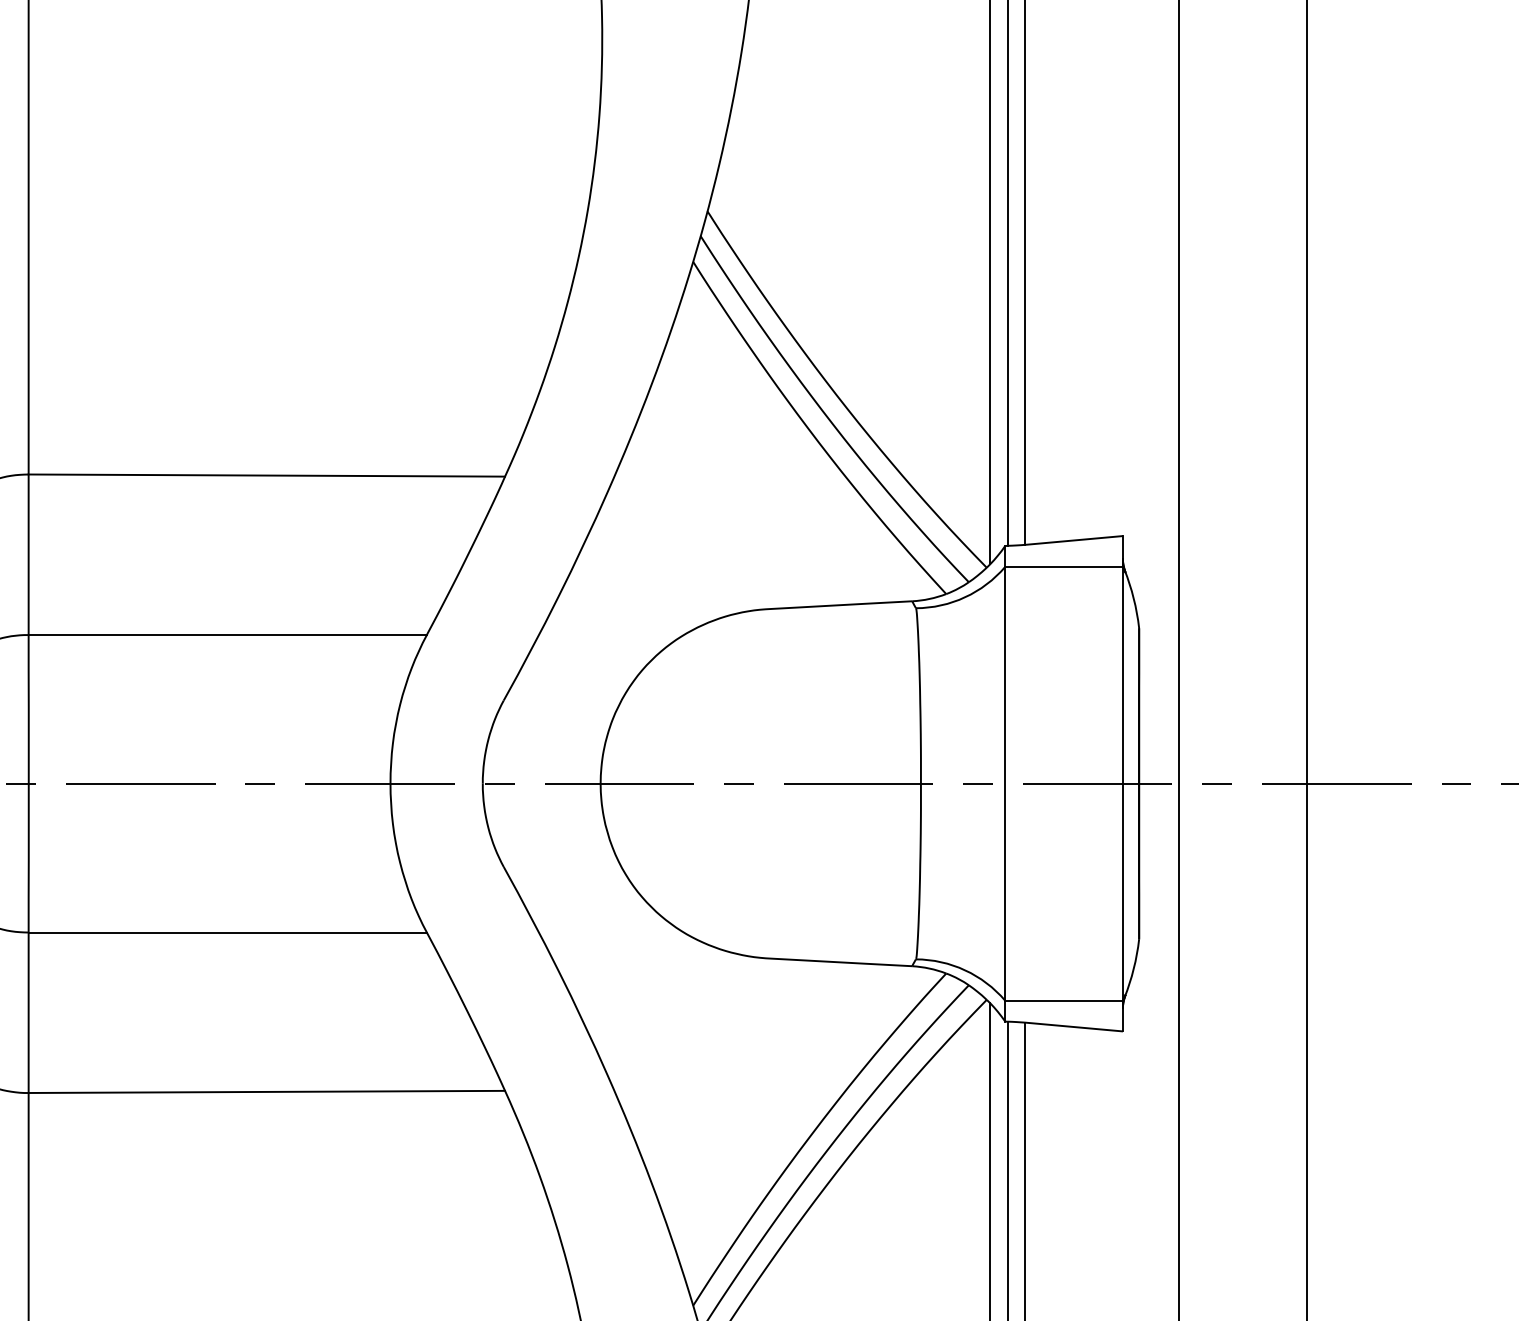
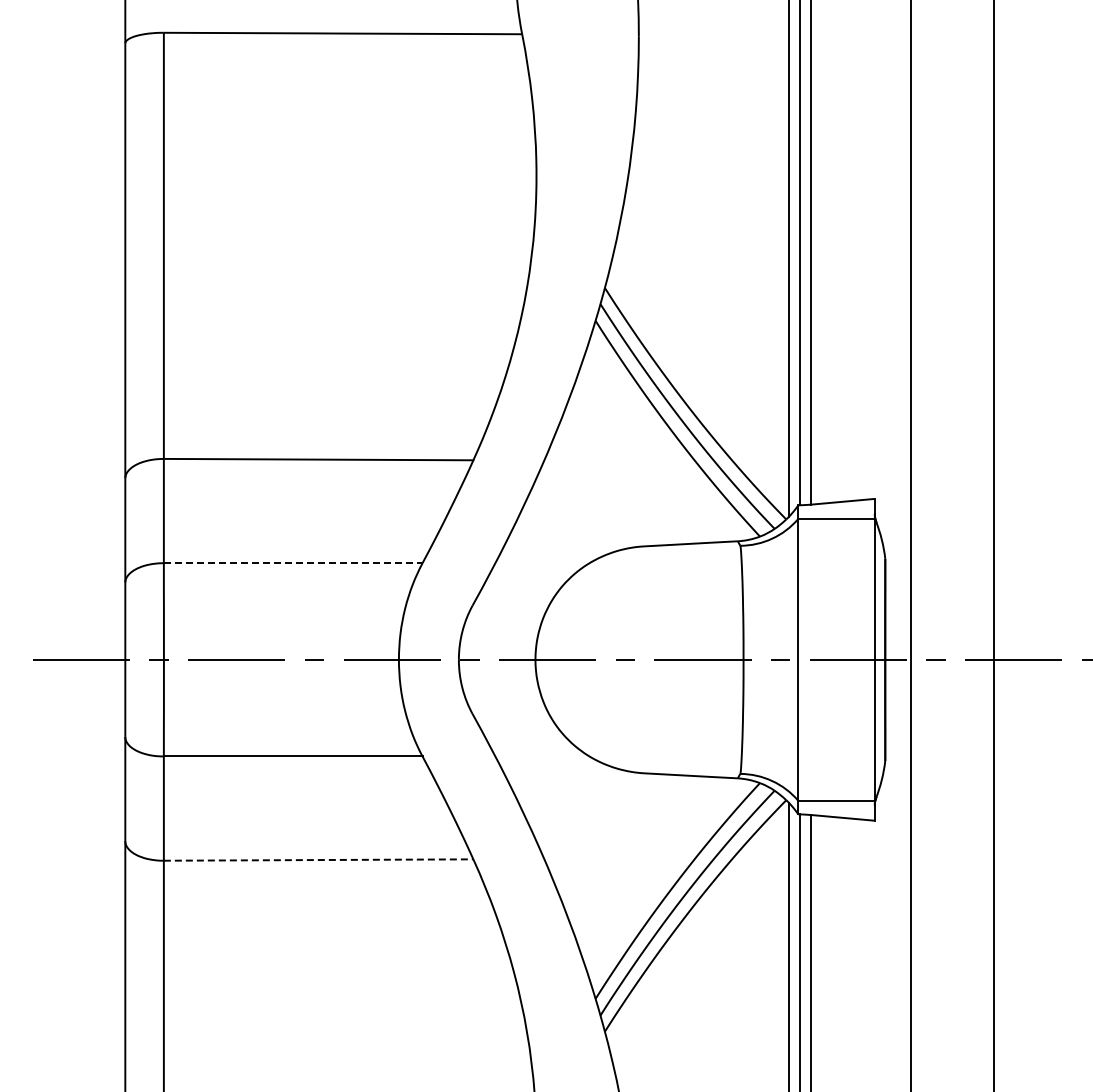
line: (228, 635) -> (293, 563), solid -> dashed
line: (266, 1092) -> (318, 860), solid -> dashed

